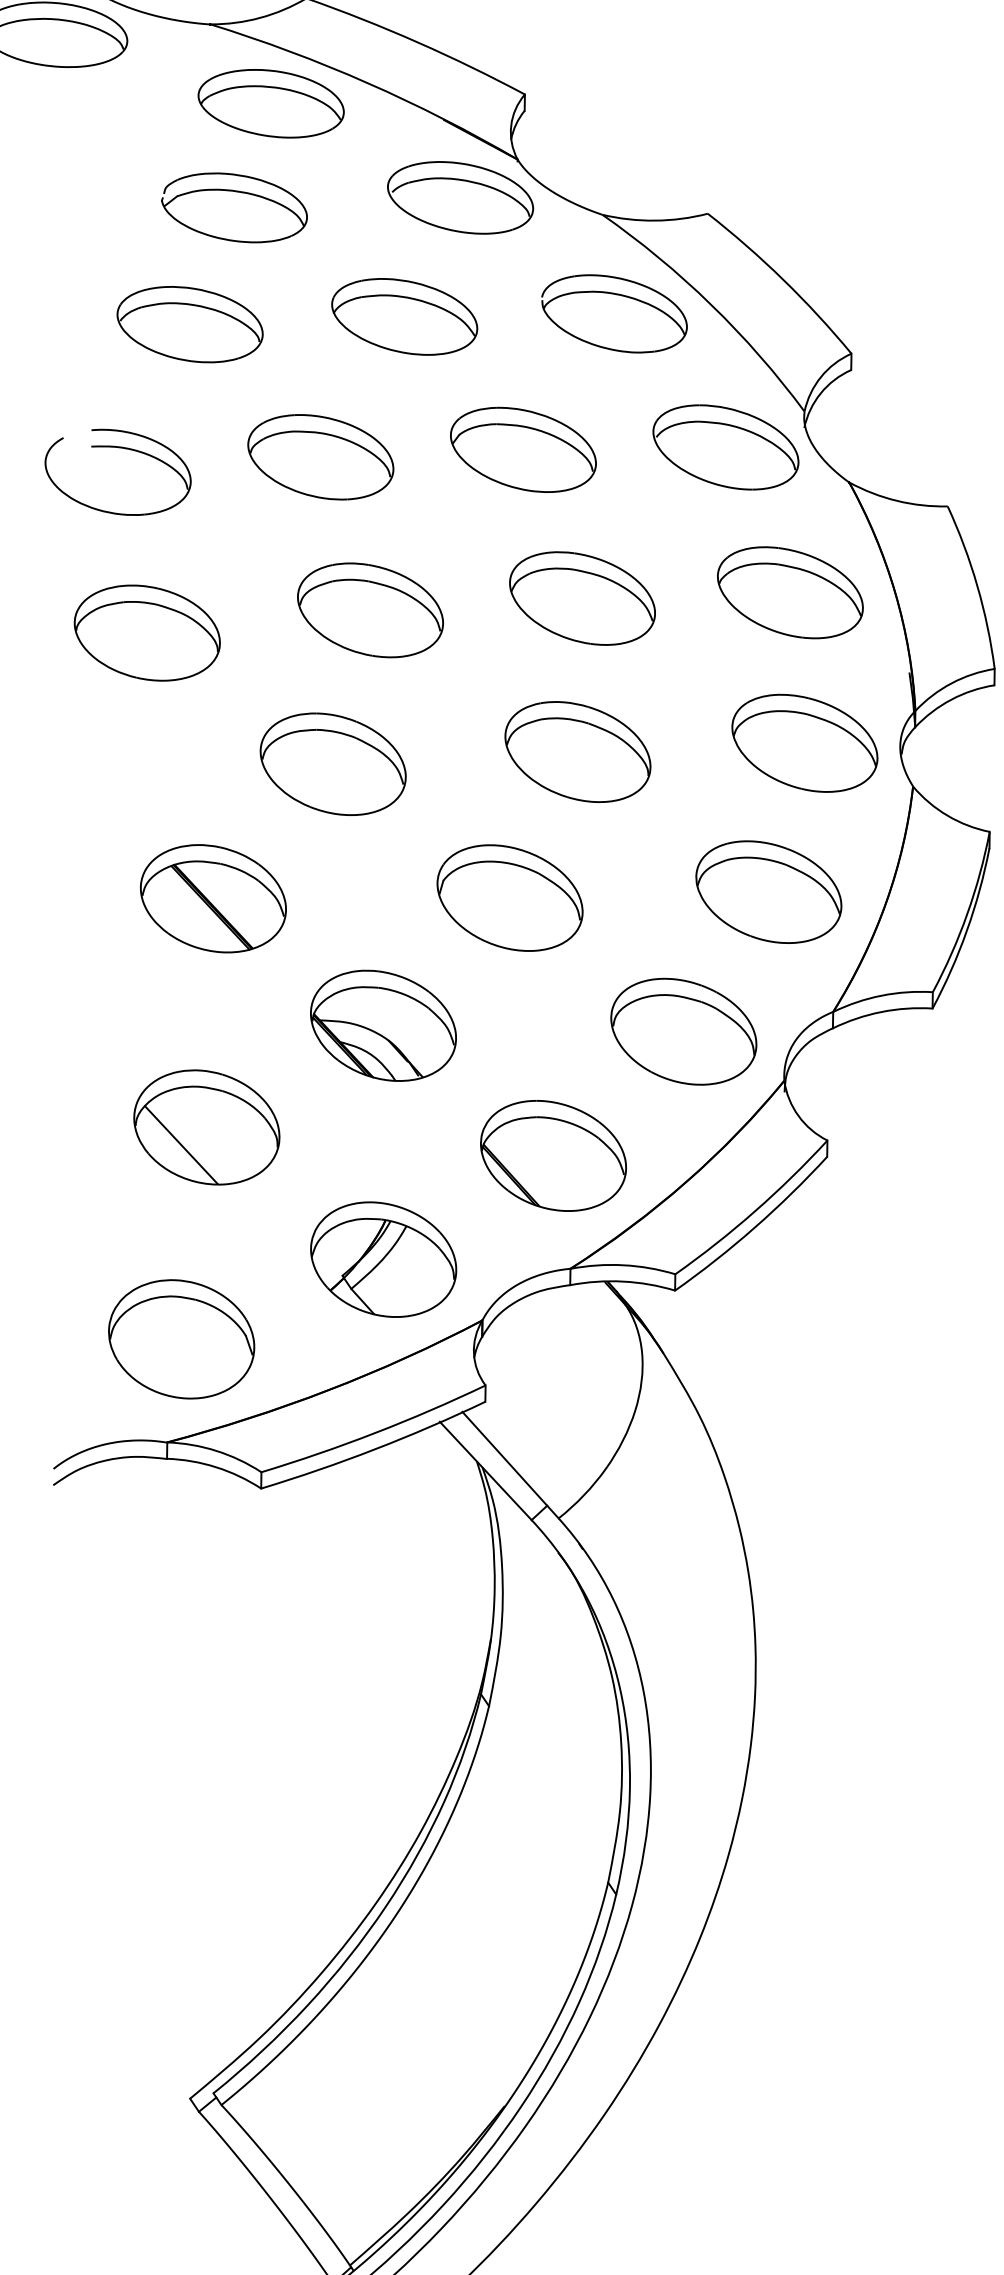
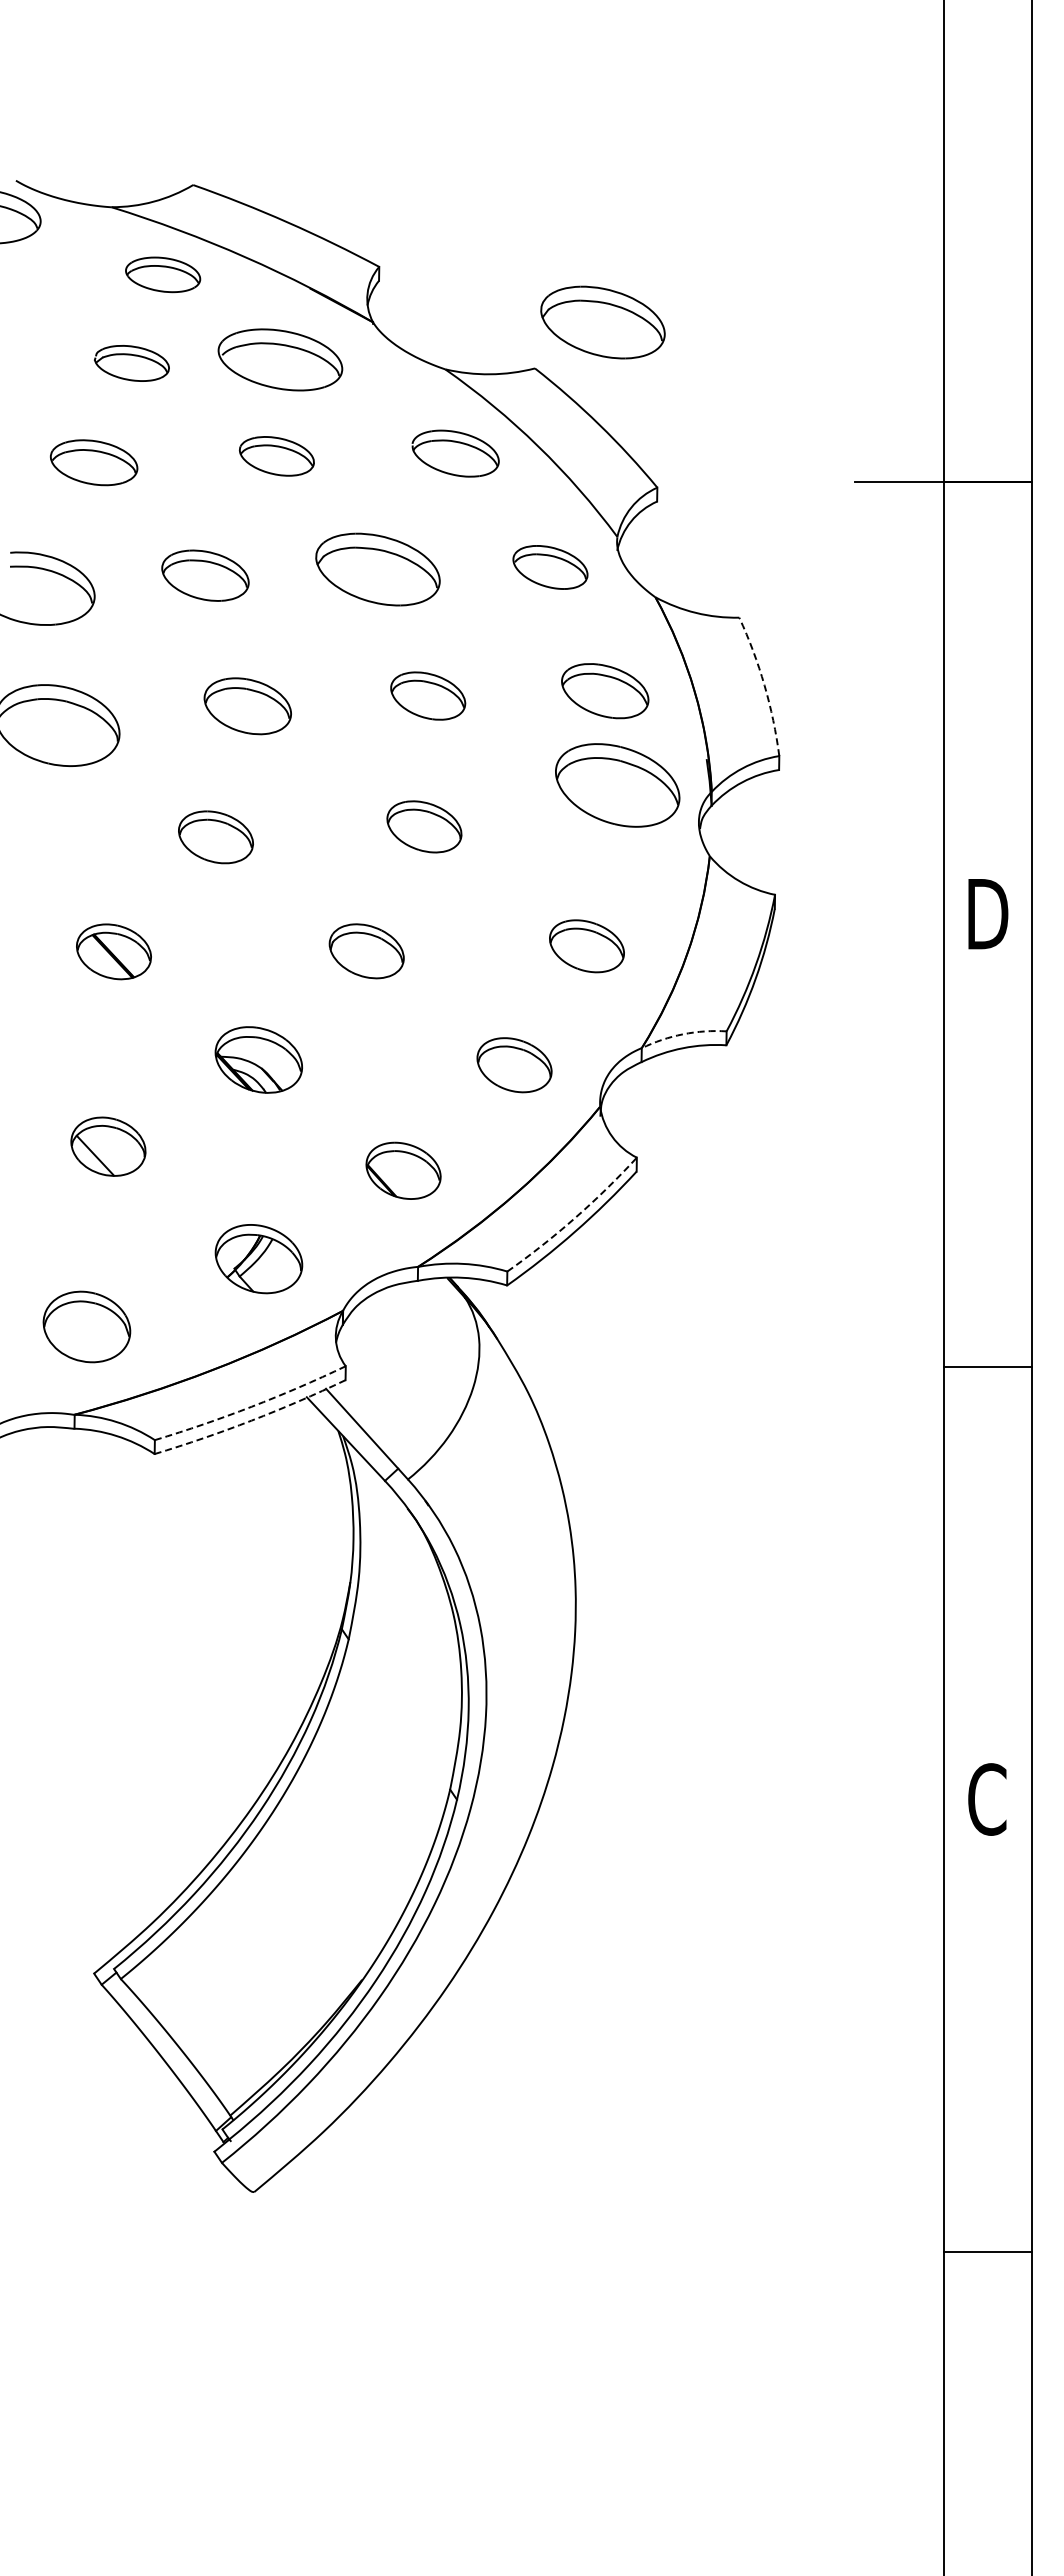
part: (270, 103) -> (162, 274), size x0.6
part: (787, 159) -> (602, 322), added
part: (460, 197) -> (280, 359), moved
part: (233, 207) -> (131, 363), size x0.6
part: (614, 313) -> (455, 453), size x0.7
part: (404, 317) -> (276, 456), size x0.6
part: (189, 324) -> (93, 462), size x0.7
part: (726, 447) -> (550, 567), size x0.6
part: (320, 456) -> (205, 575), size x0.7
arc: (977, 586) -> (764, 685), solid -> dashed
part: (789, 591) -> (604, 690), size x0.7
part: (581, 597) -> (427, 695), size x0.6
part: (370, 610) -> (247, 706), size x0.7
part: (804, 743) -> (617, 785), moved
part: (578, 751) -> (424, 826), size x0.6
part: (332, 764) -> (215, 837), size x0.6
part: (768, 892) -> (586, 946), size x0.6
part: (212, 898) -> (113, 951), size x0.6
part: (509, 898) -> (366, 951), size x0.6
arc: (882, 995) -> (683, 1034), solid -> dashed
part: (383, 1025) -> (258, 1059), size x0.7
part: (683, 1032) -> (514, 1065), size x0.6
part: (206, 1127) -> (108, 1146), size x0.6
part: (553, 1155) -> (403, 1170), size x0.6
arc: (755, 1211) -> (575, 1218), solid -> dashed
part: (383, 1258) -> (258, 1258), size x0.7
part: (181, 1338) -> (86, 1326), size x0.7
arc: (374, 1432) -> (251, 1406), solid -> dashed
arc: (374, 1449) -> (251, 1420), solid -> dashed

